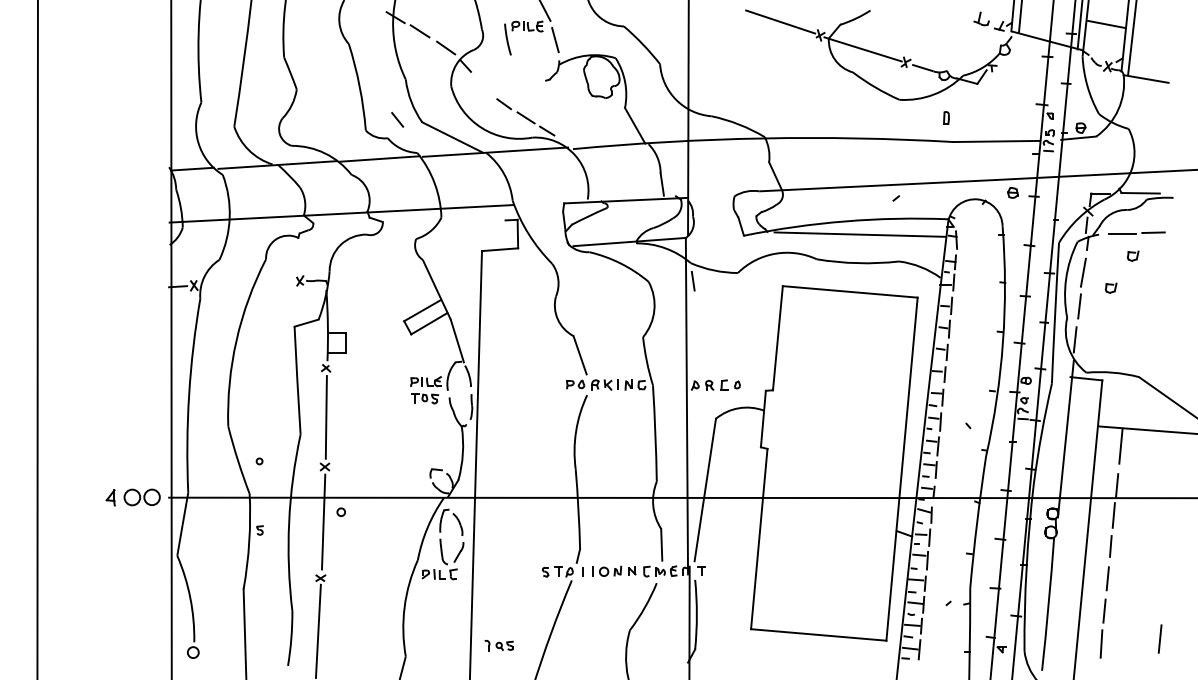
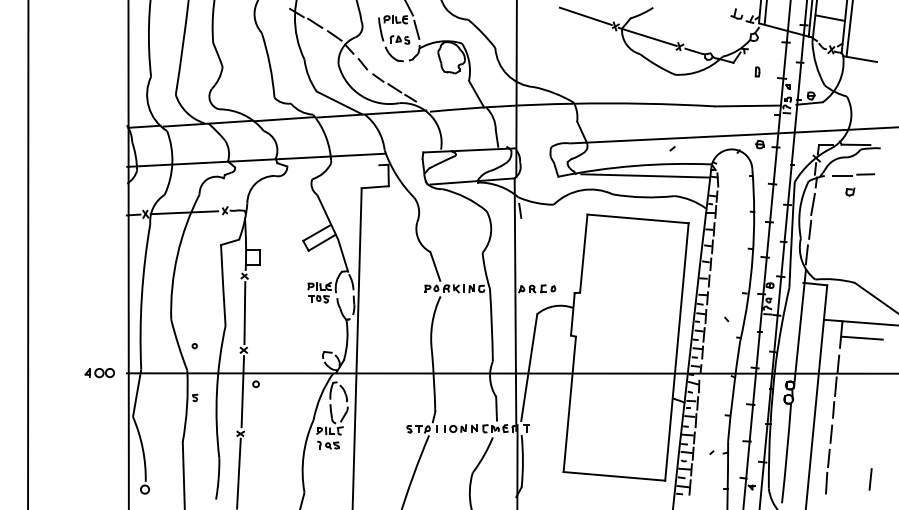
part: (529, 56) -> (397, 42), added
part: (946, 117) -> (757, 71), moved
line: (397, 119) -> (362, 63), moved
line: (245, 283) -> (184, 212), added
part: (1110, 287) -> (833, 215), removed
line: (1149, 450) -> (862, 337), added
part: (132, 496) -> (99, 372), size x0.71
part: (498, 645) -> (327, 445), moved

